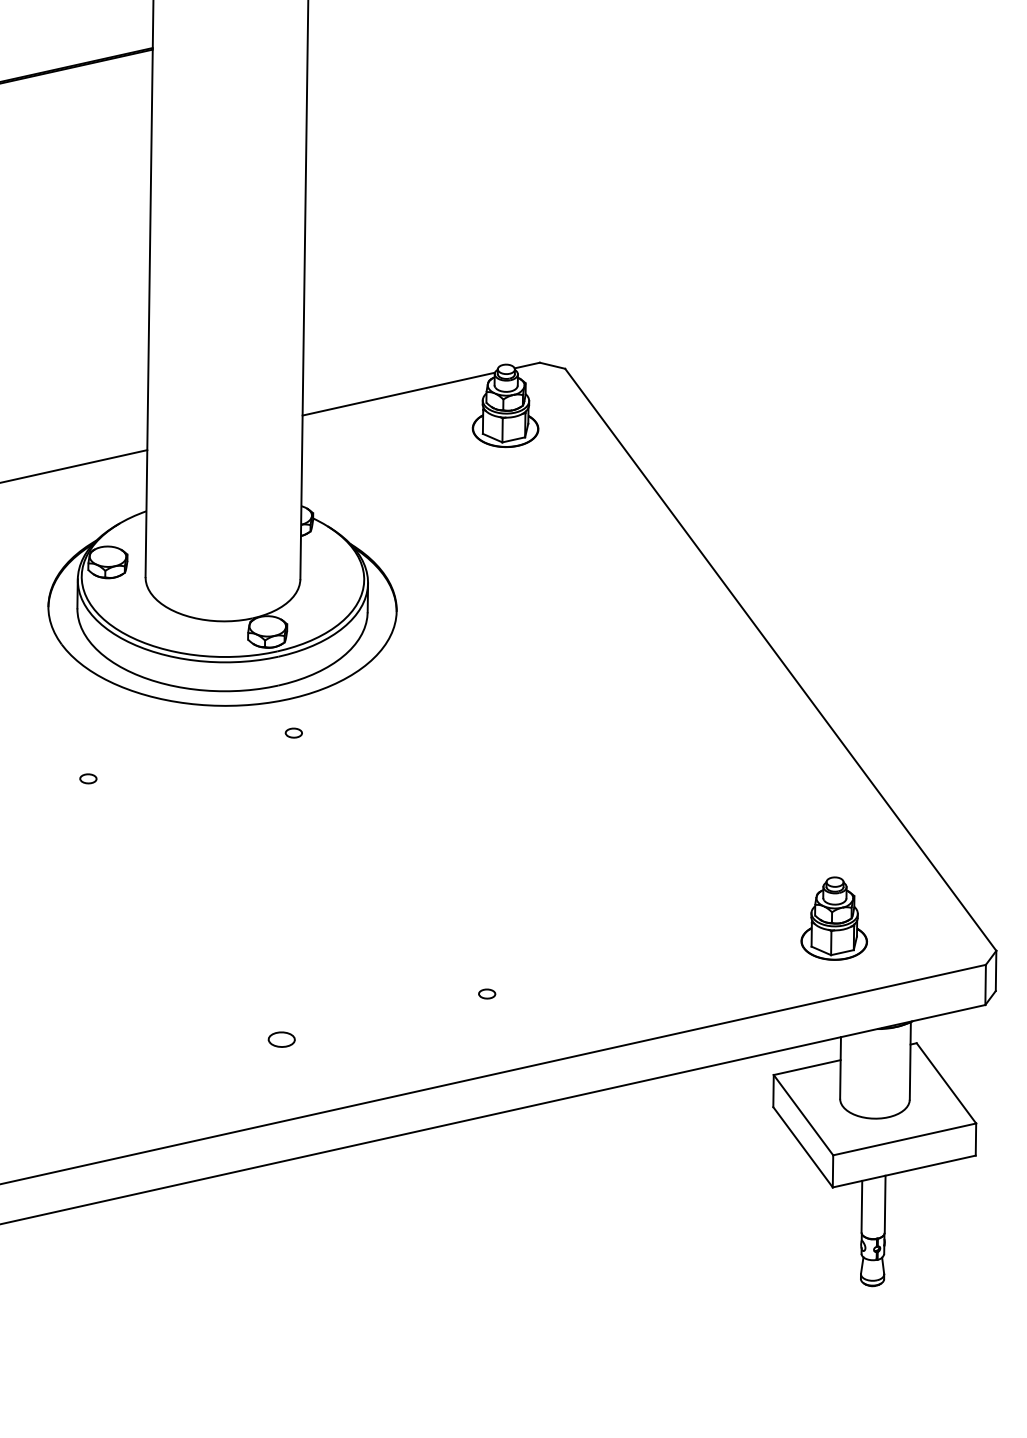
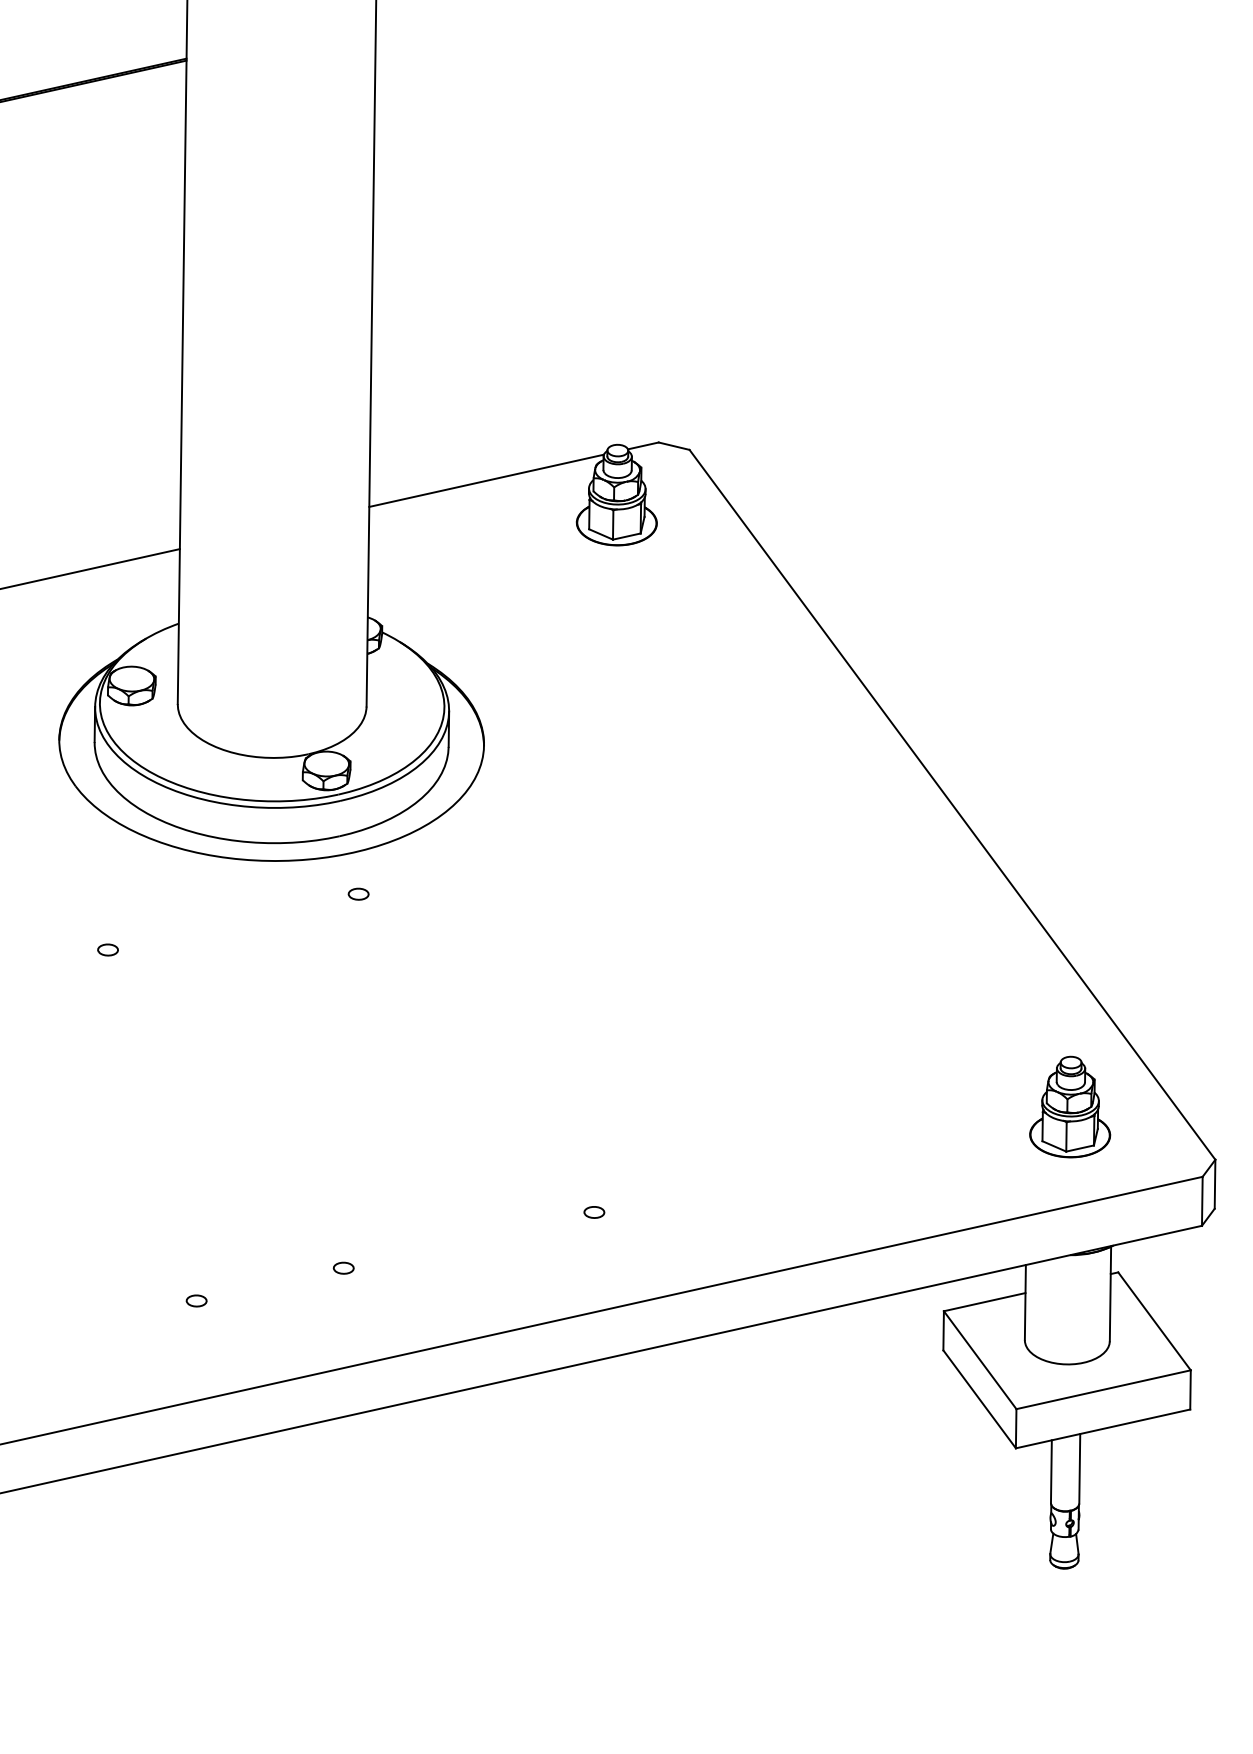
part: (833, 918) -> (1069, 1106), moved
part: (281, 1039) -> (343, 1267), size x0.62
part: (161, 1066) -> (197, 1300), added

